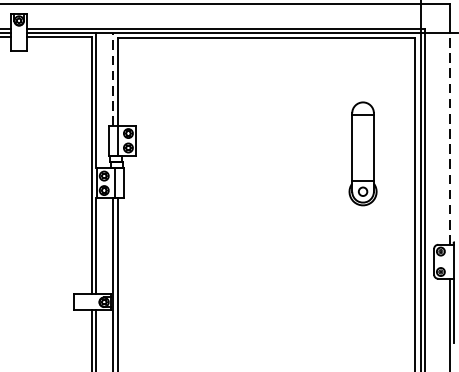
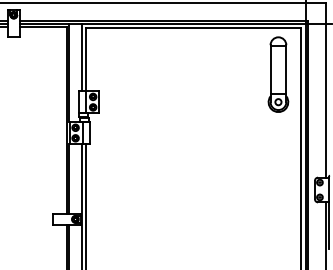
line: (112, 79) -> (81, 57), dashed -> solid
line: (449, 138) -> (326, 100), dashed -> solid
part: (363, 153) -> (278, 74), moved

